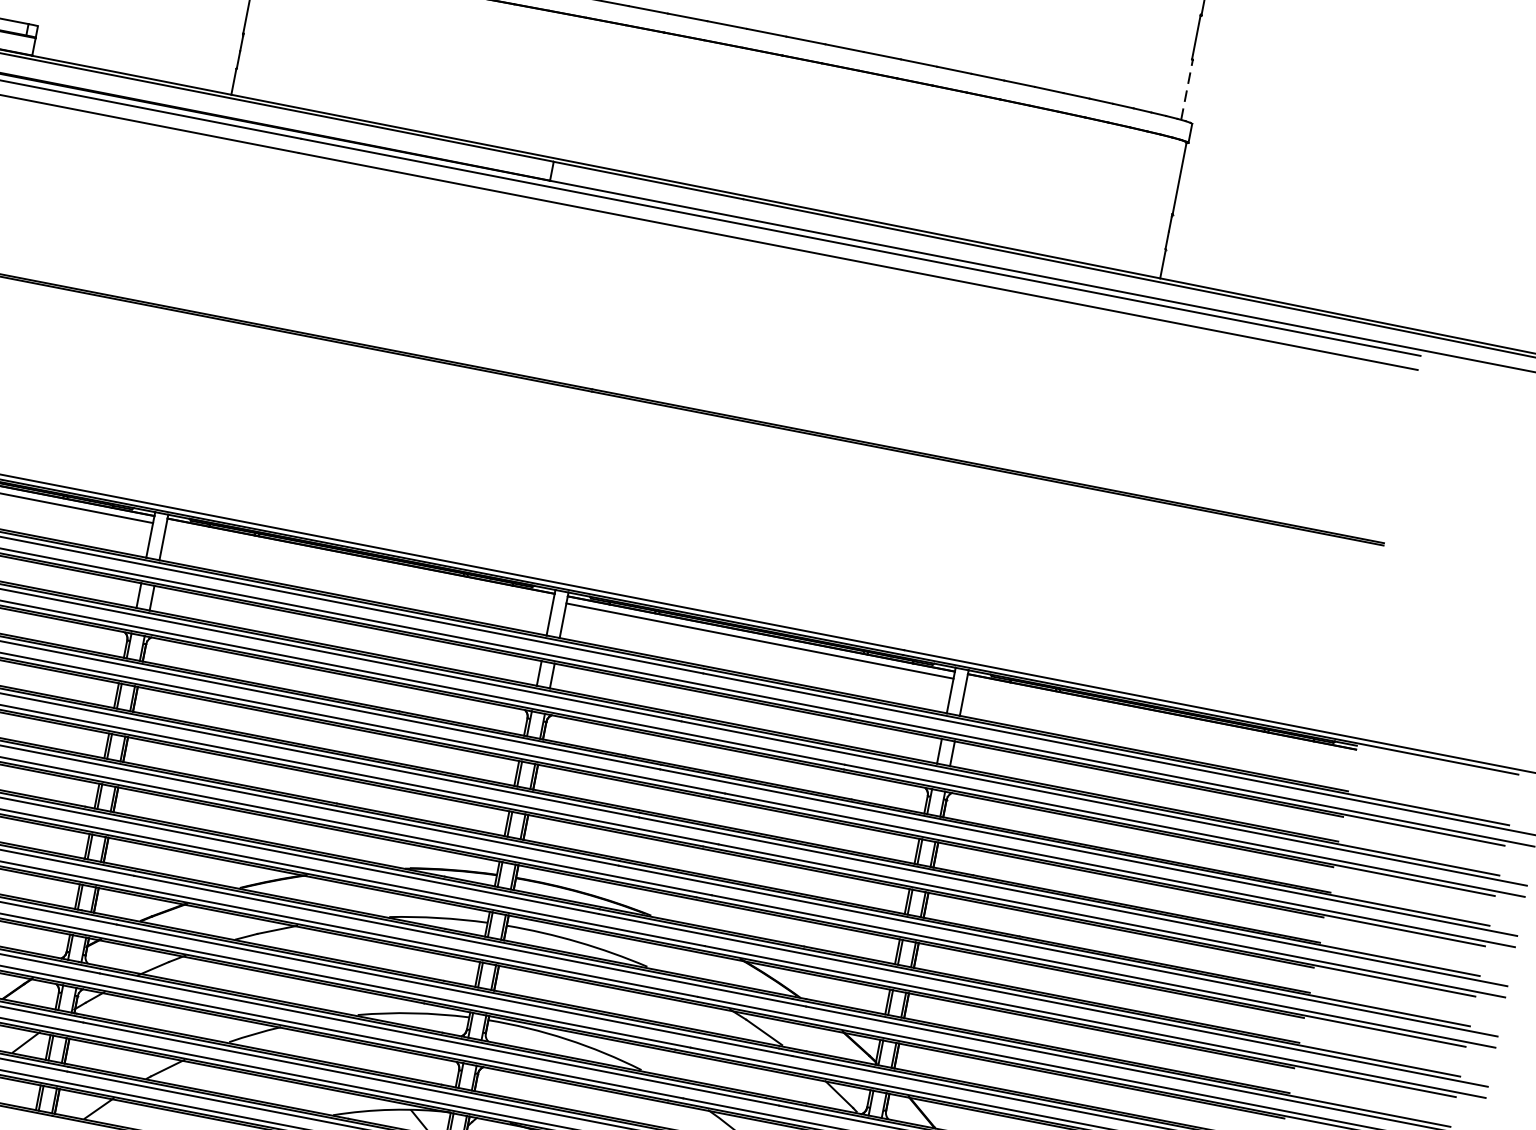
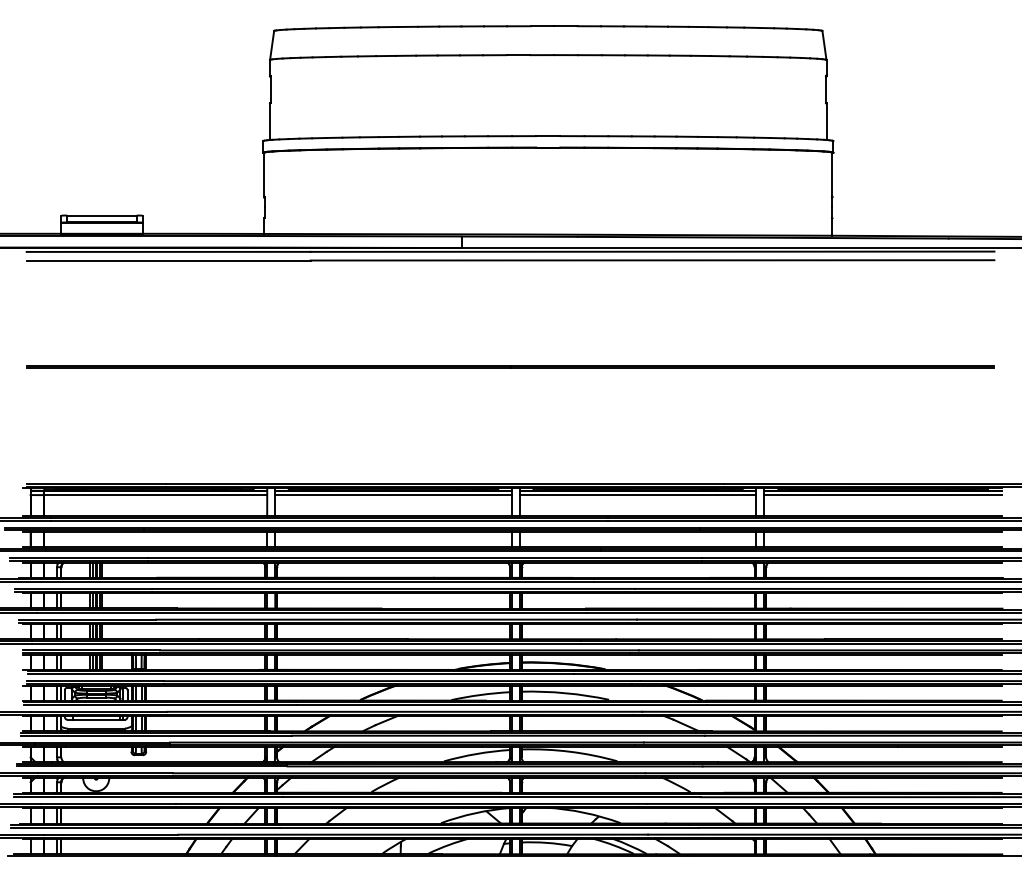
line: (1187, 89) -> (826, 121), dashed -> solid
line: (359, 563) -> (393, 495), added
line: (1159, 719) -> (882, 495), added

